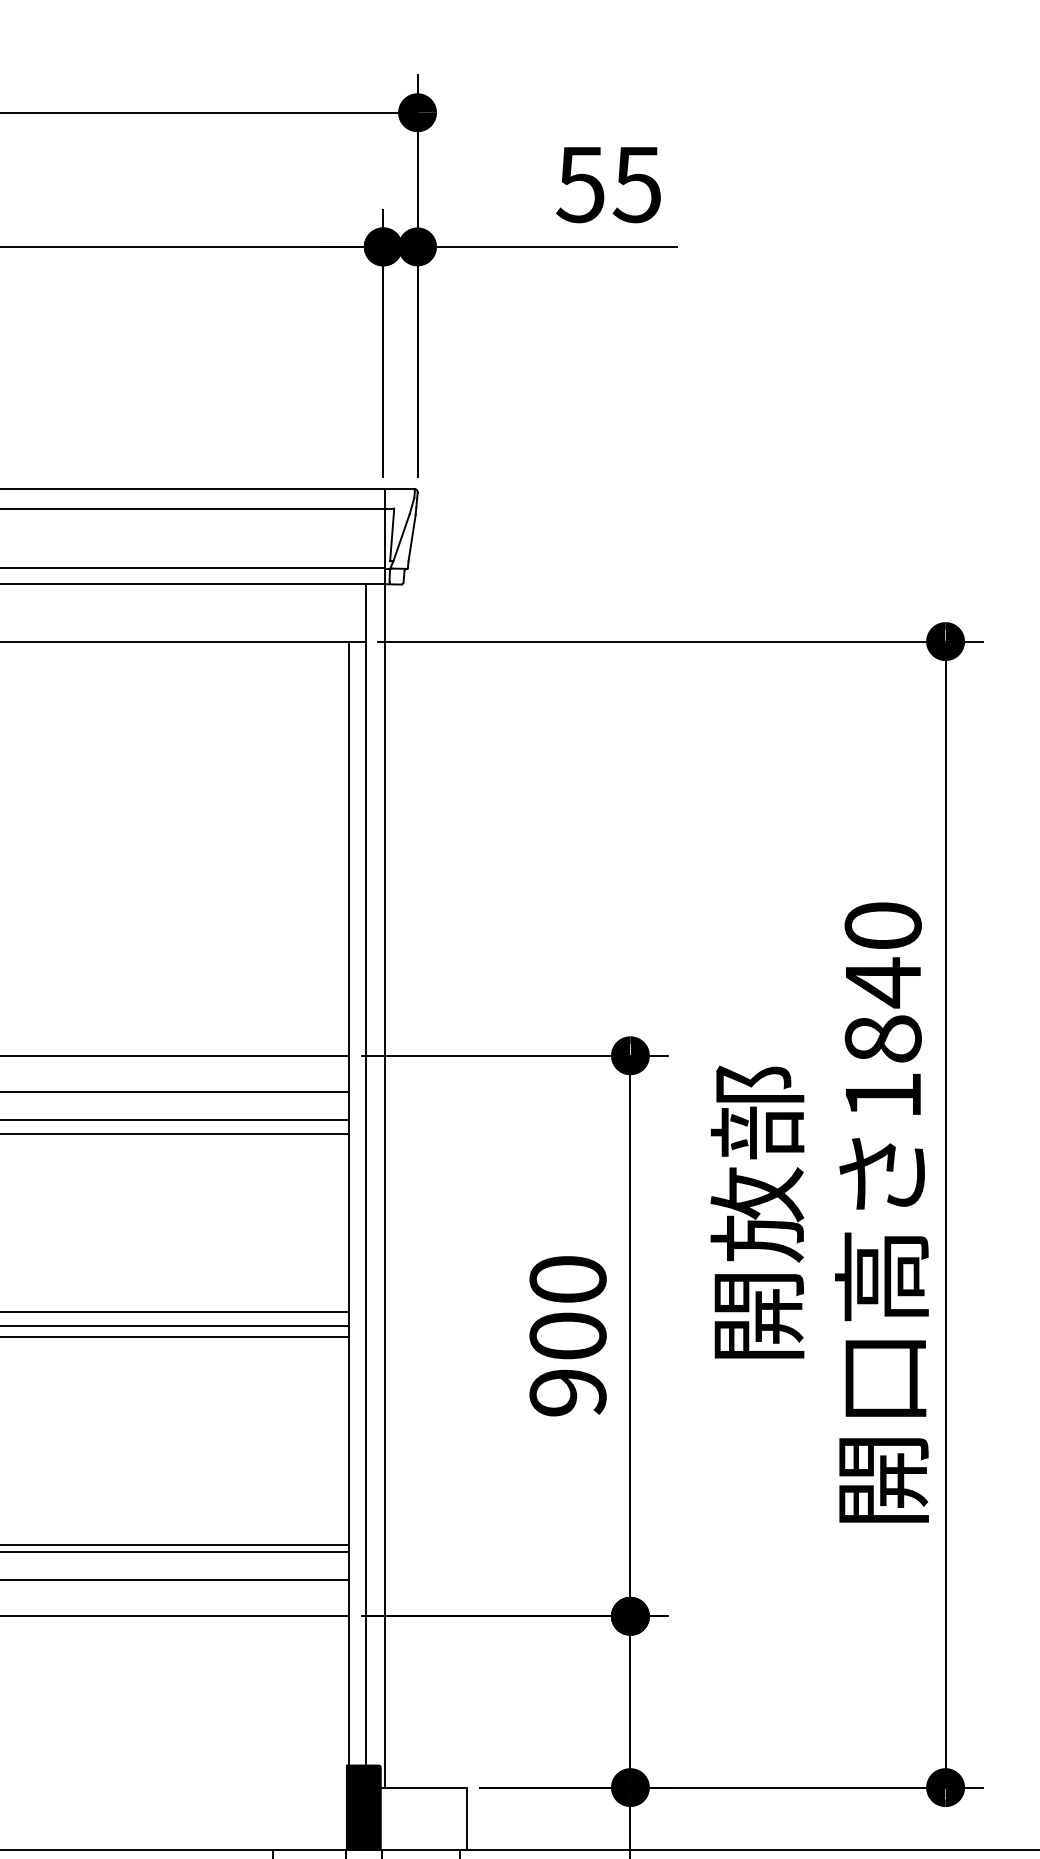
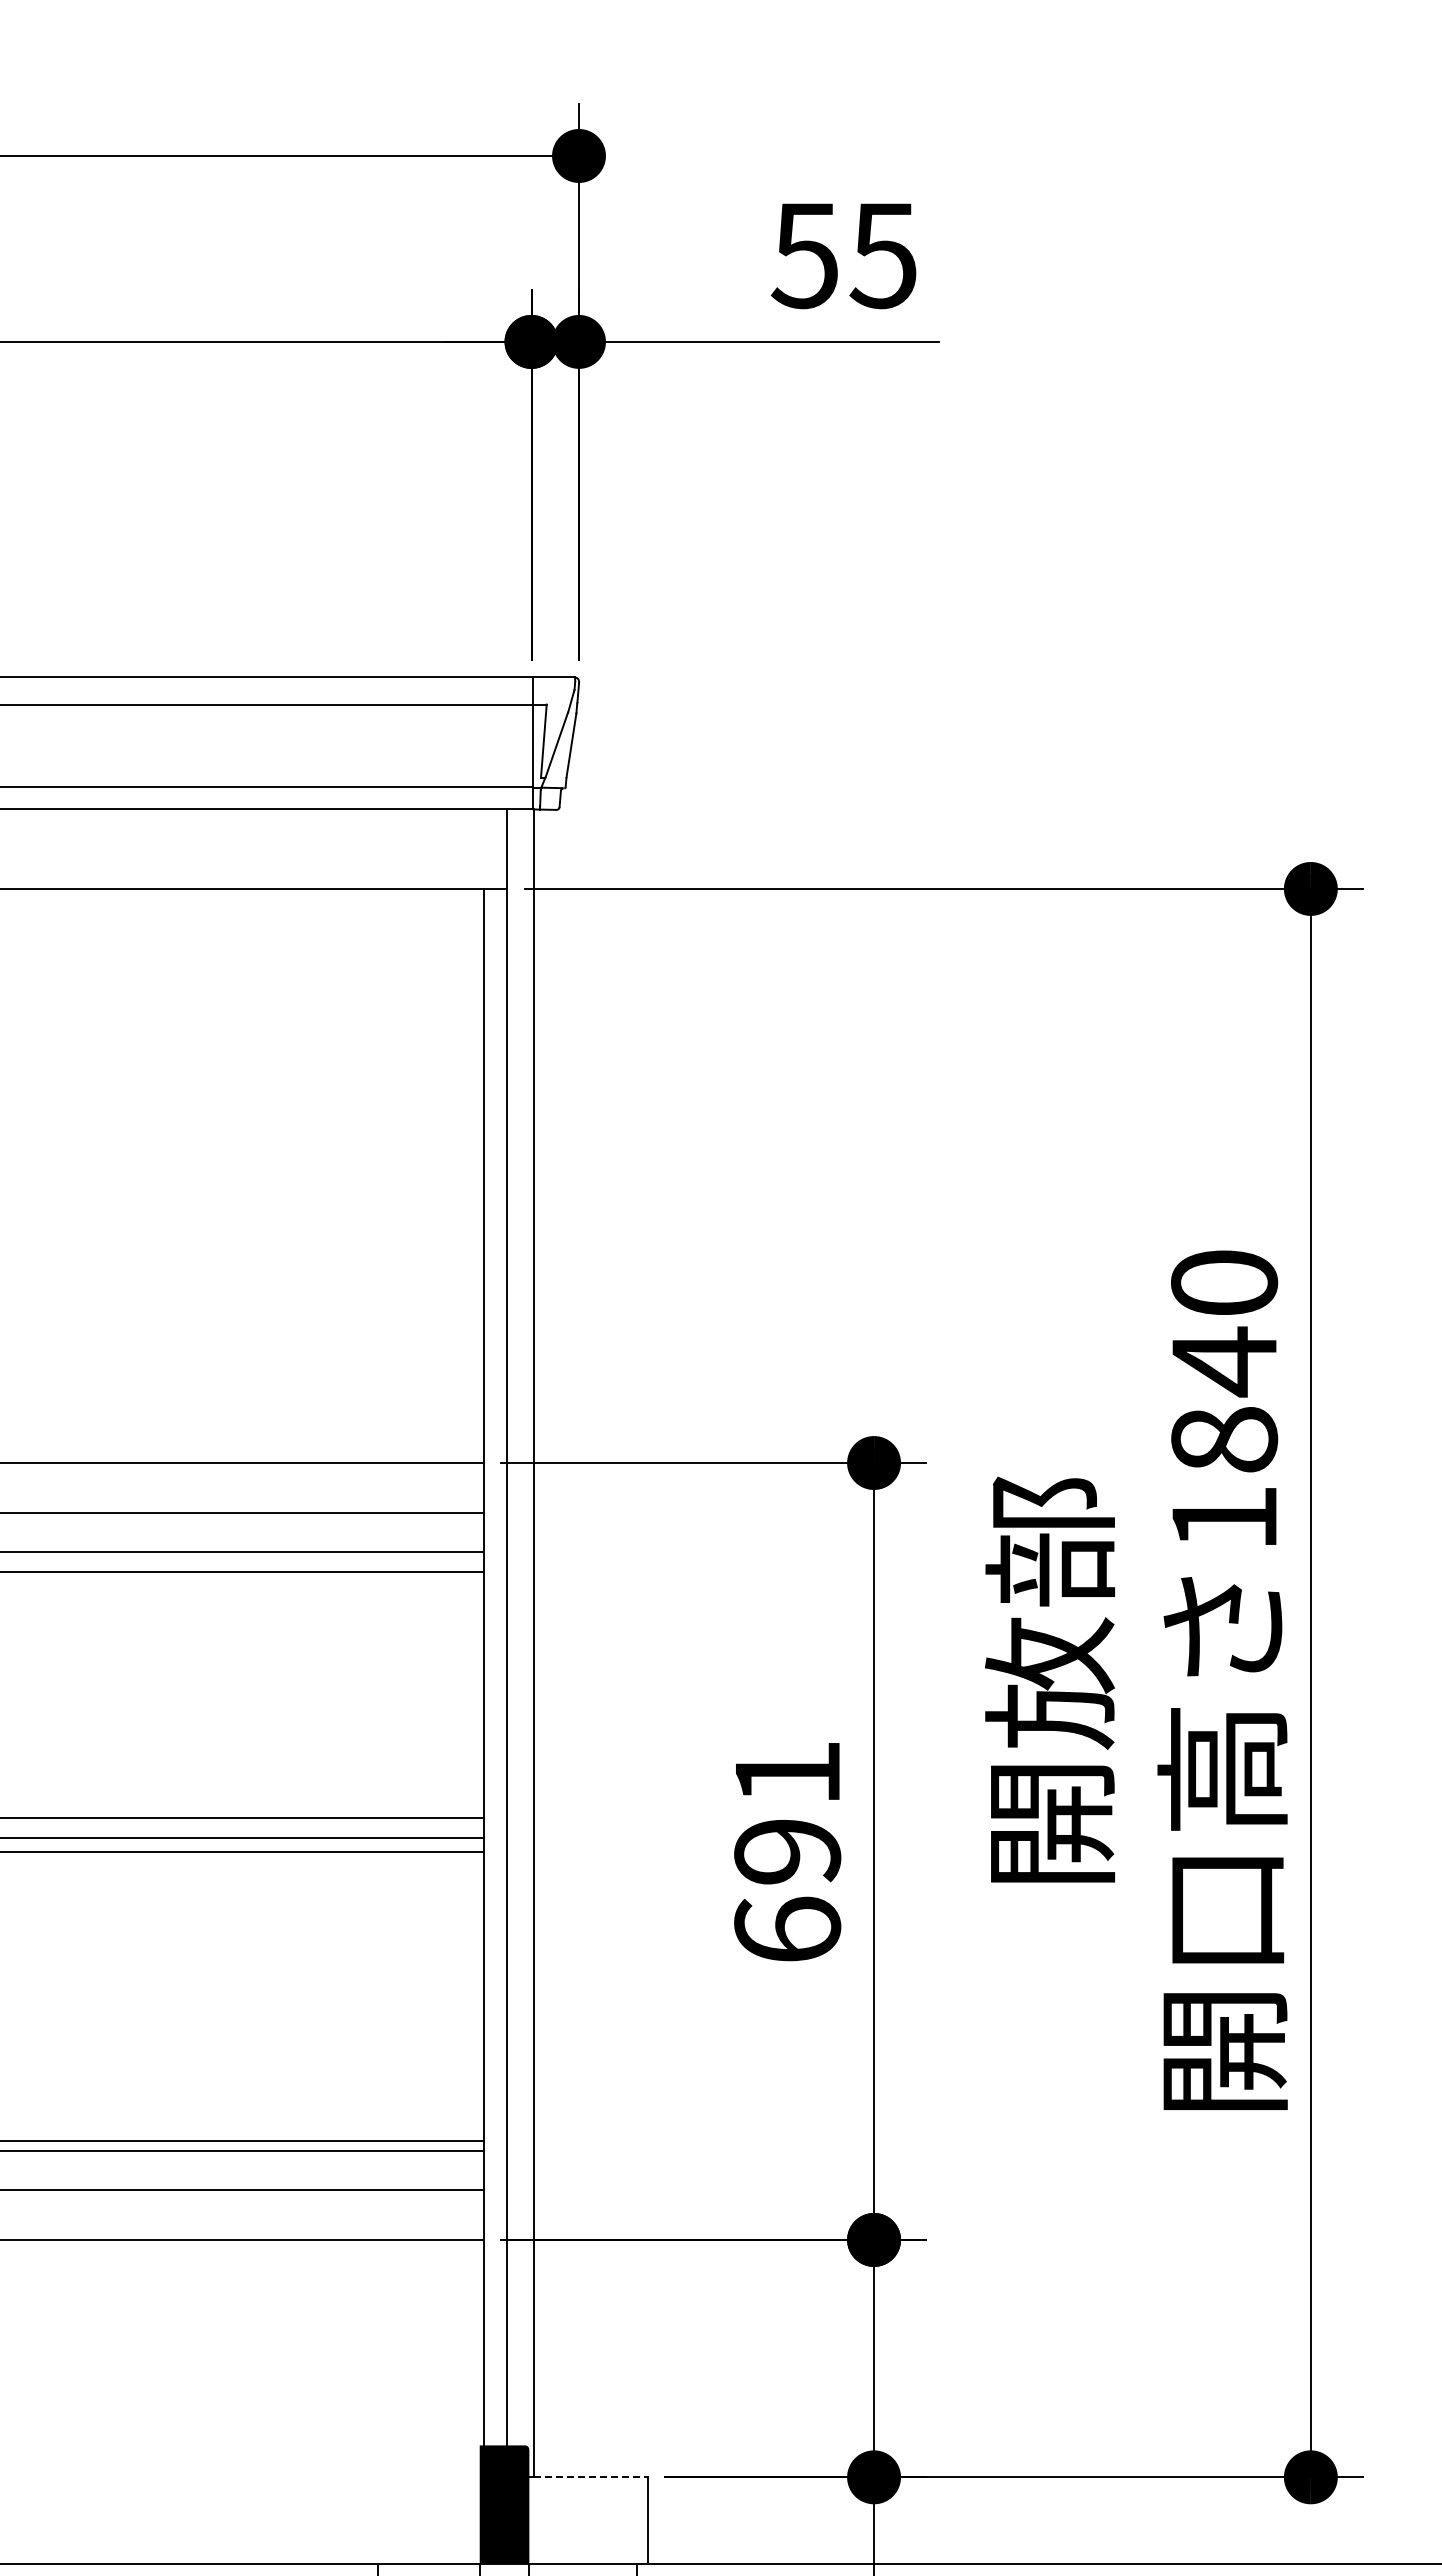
text: (567, 1336) -> (787, 1851), 900 -> 691
line: (426, 1787) -> (591, 2477), solid -> dashed

